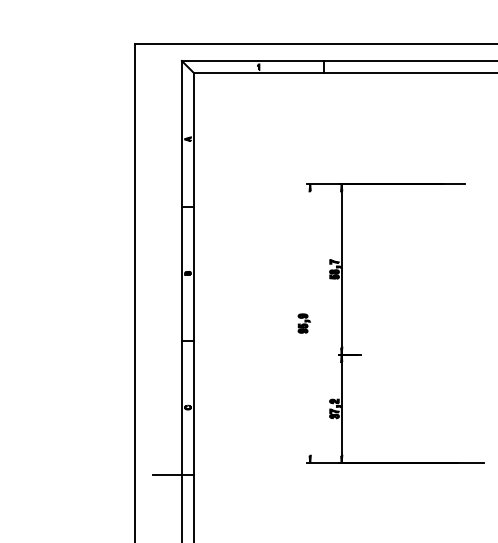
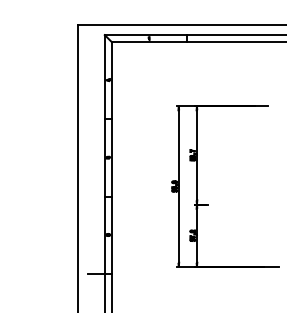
line: (309, 323) -> (178, 186), added

